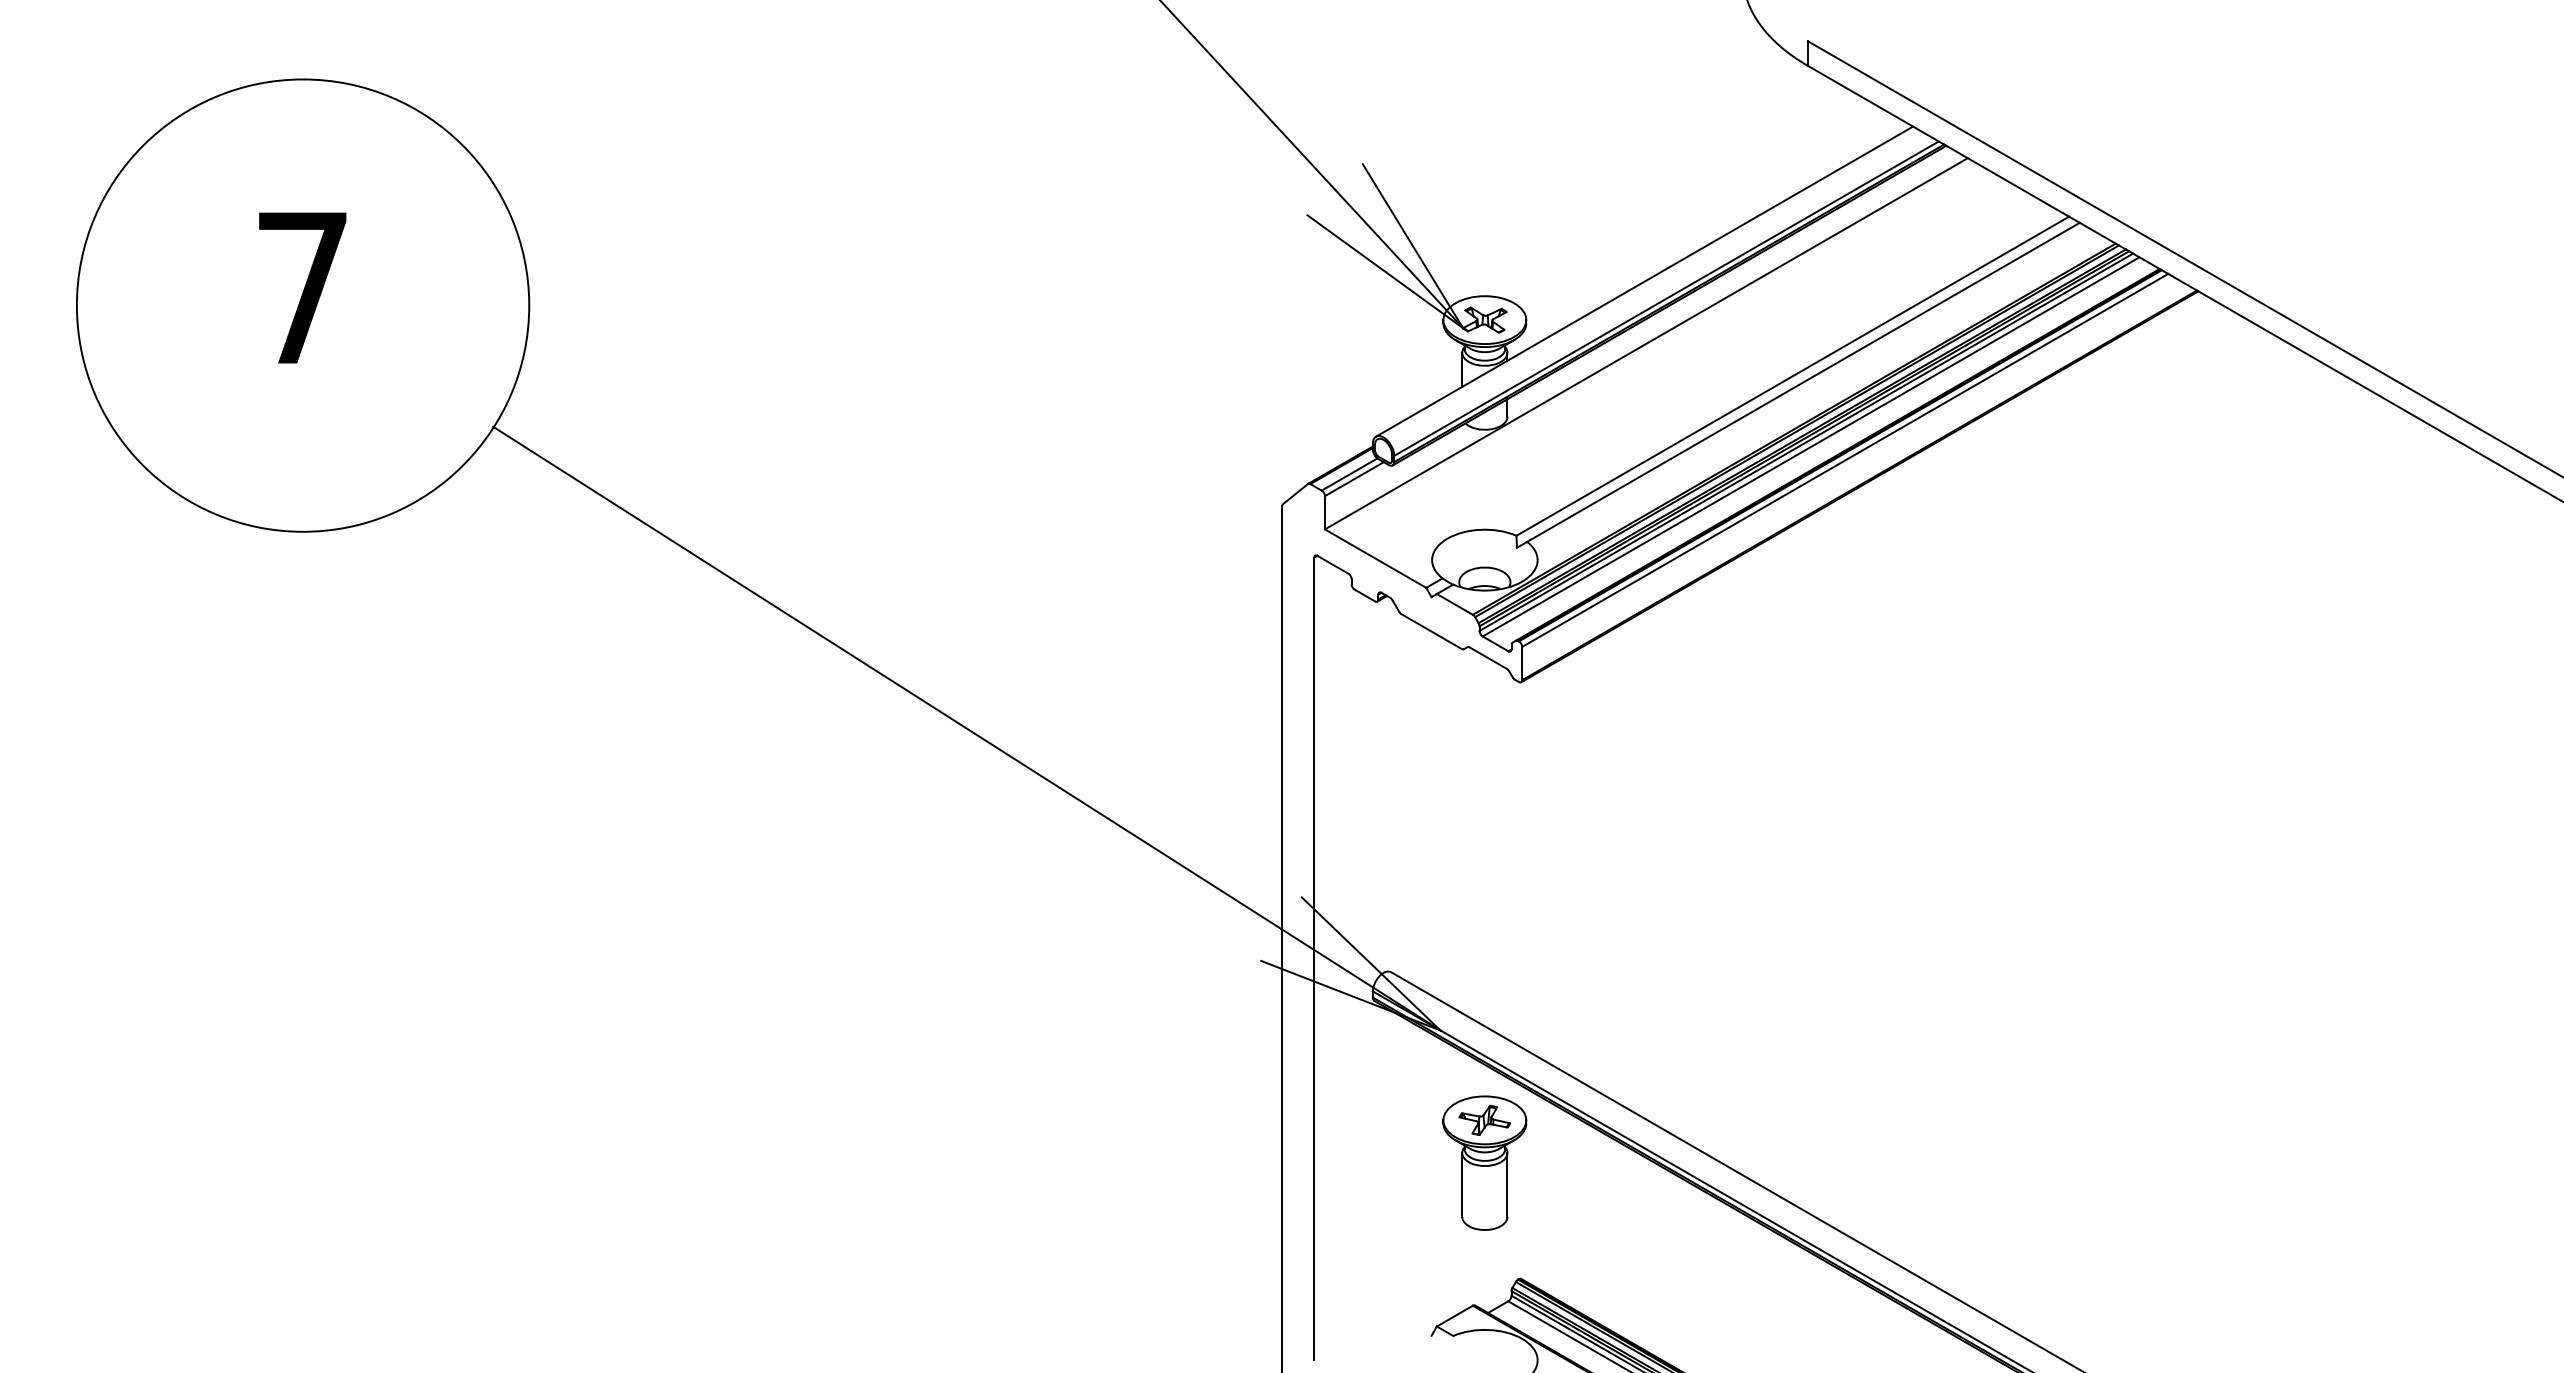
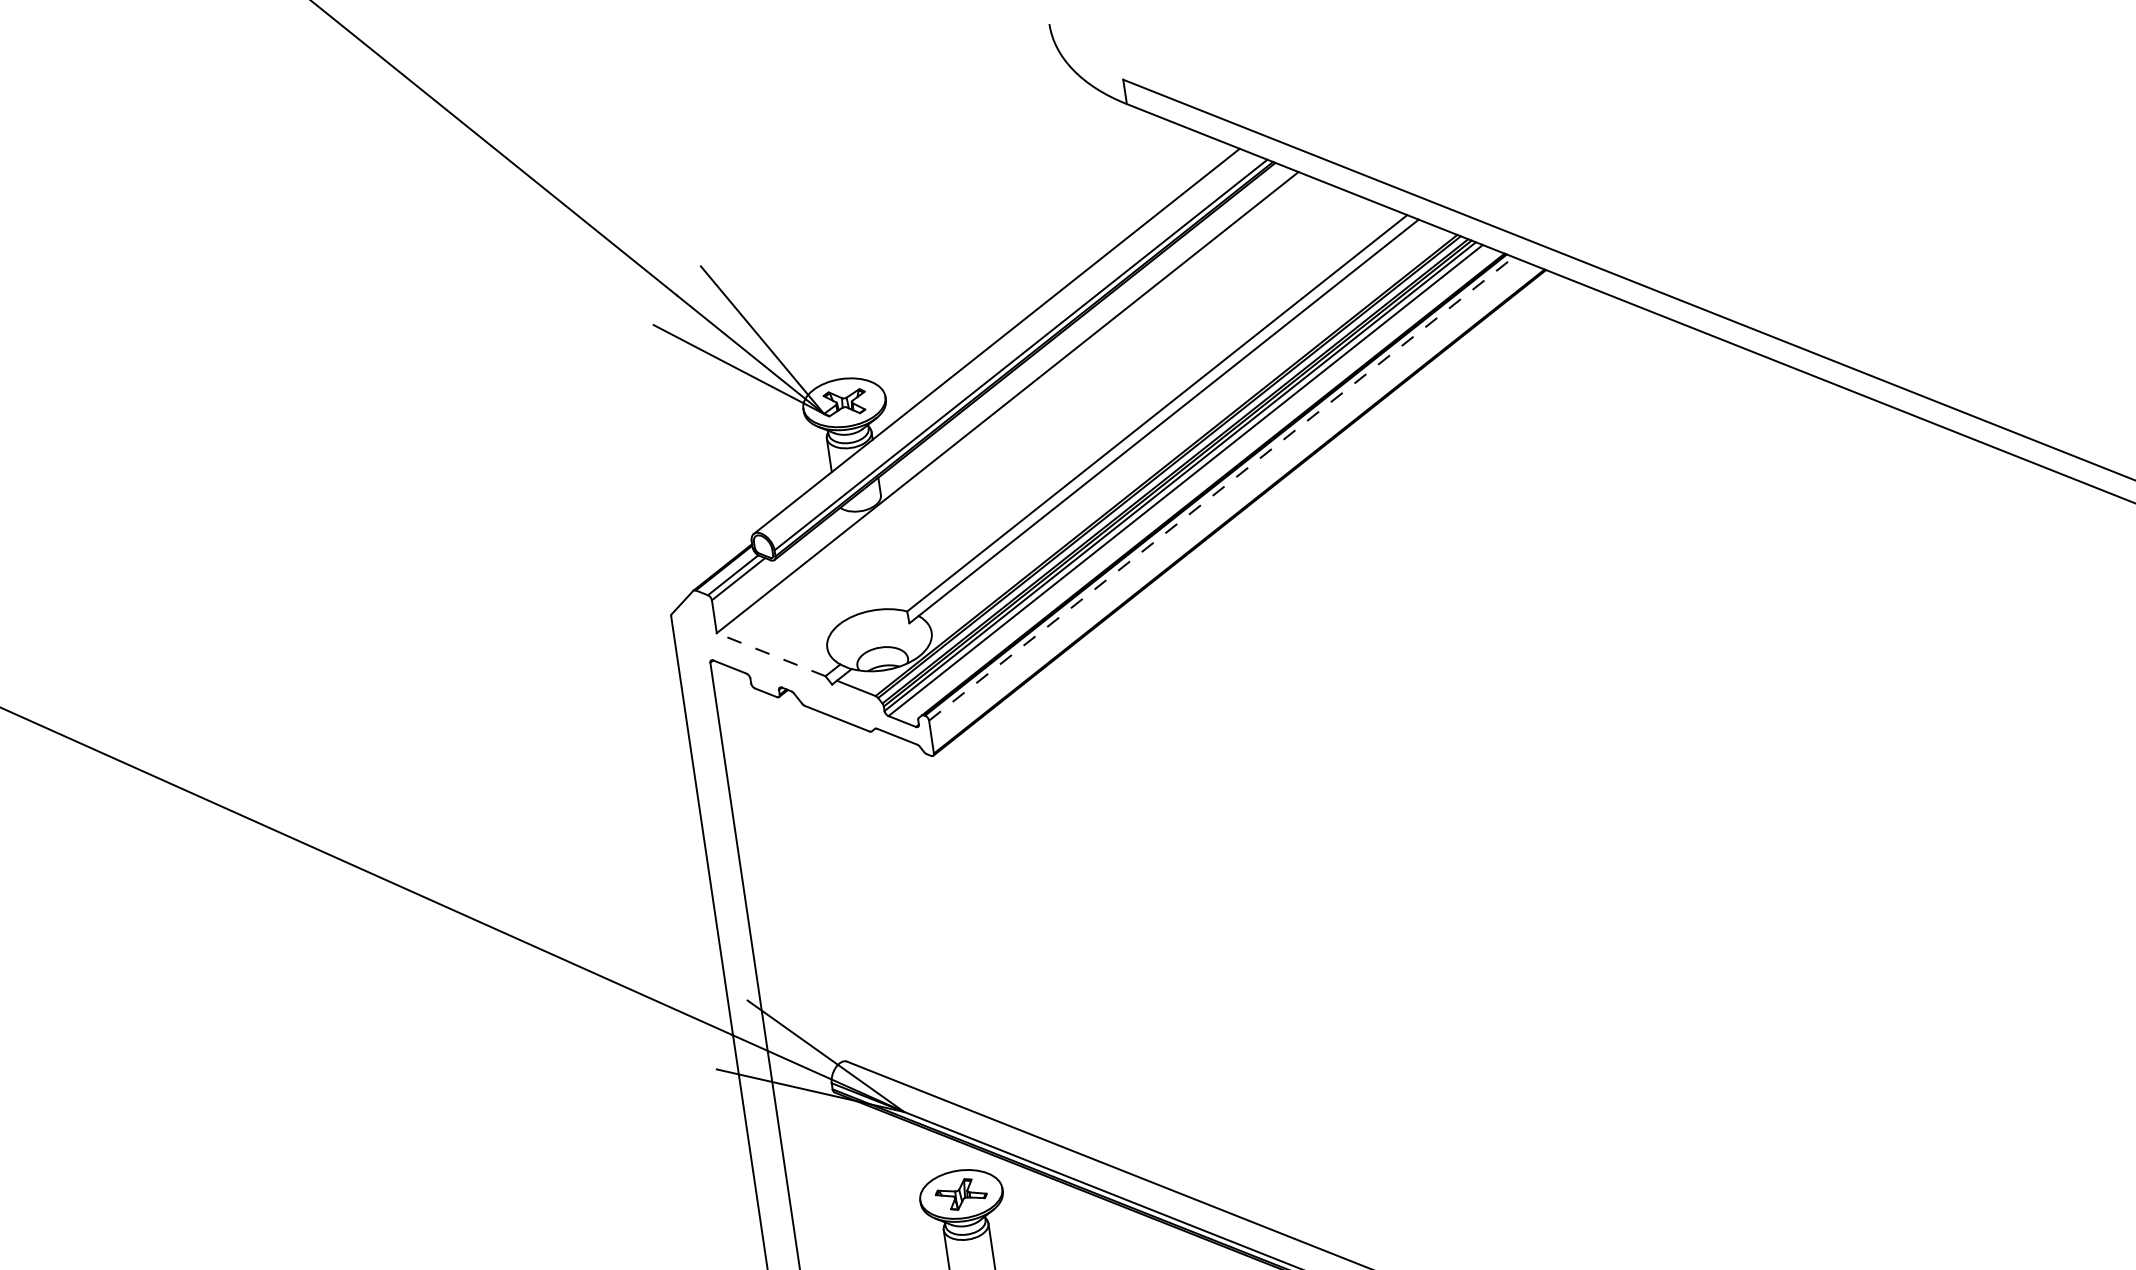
line: (1845, 460) -> (1221, 488), solid -> dashed
line: (1375, 558) -> (771, 654), solid -> dashed

